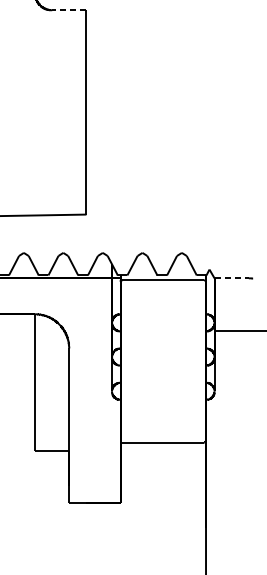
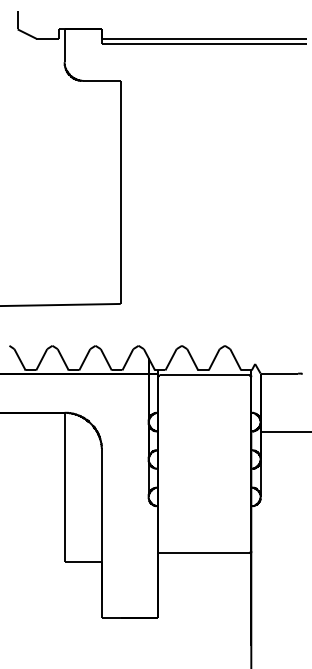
line: (69, 9) -> (102, 80), dashed -> solid
line: (231, 278) -> (279, 373), dashed -> solid

